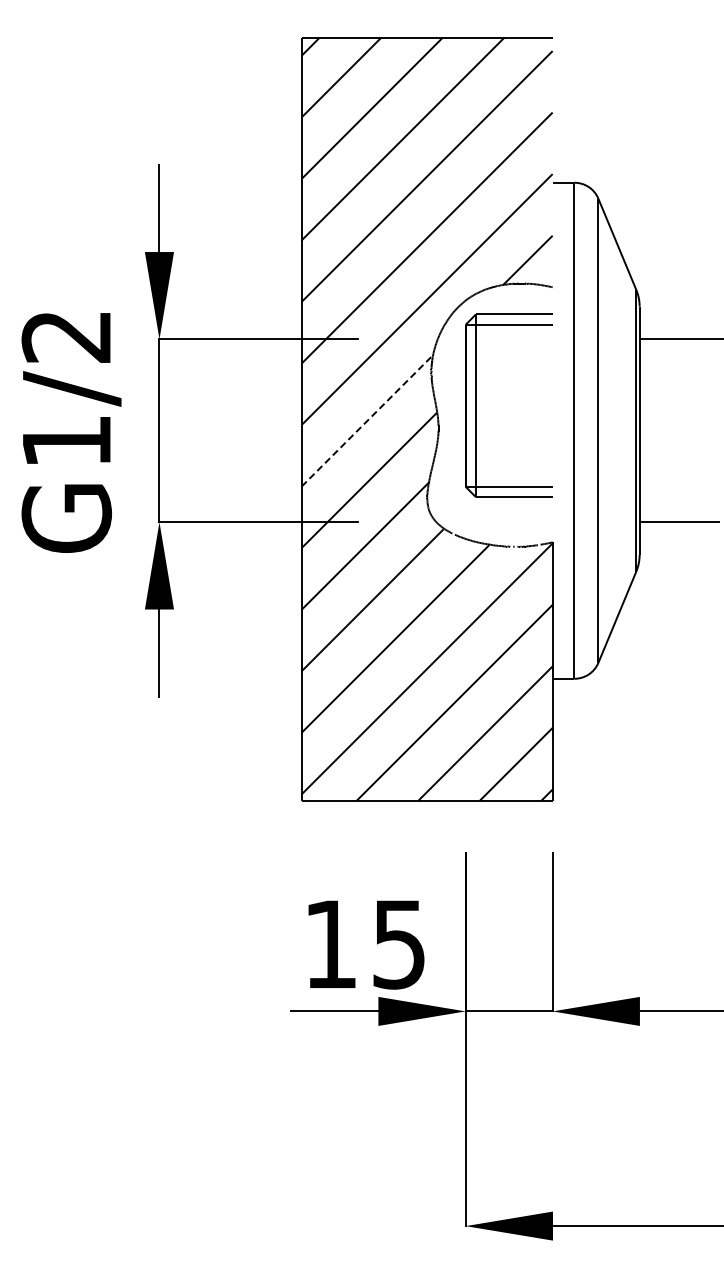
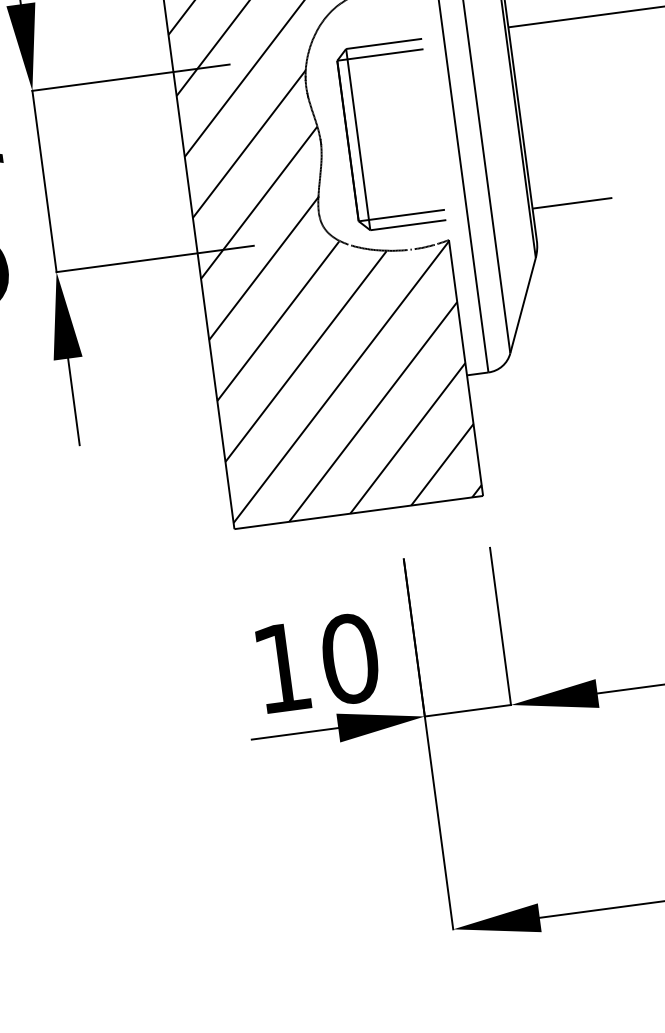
part: (476, 405) -> (358, 139), moved
line: (367, 420) -> (249, 143), dashed -> solid
text: (399, 944) -> (350, 658), 15 -> 10

